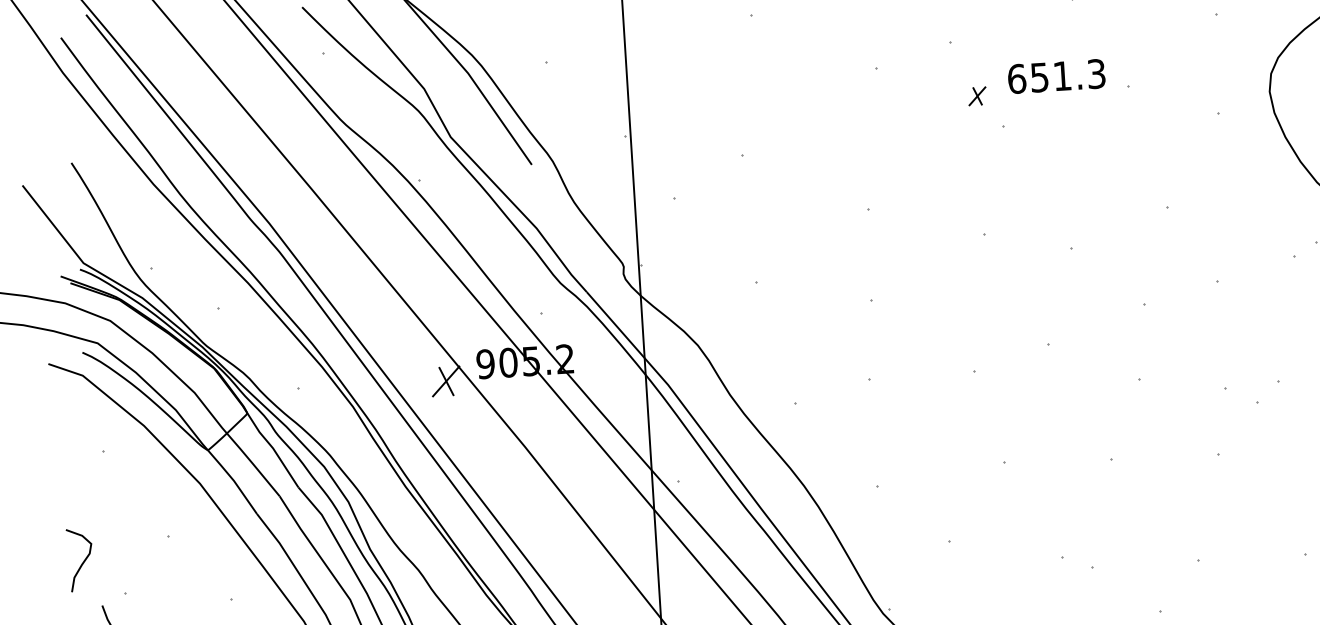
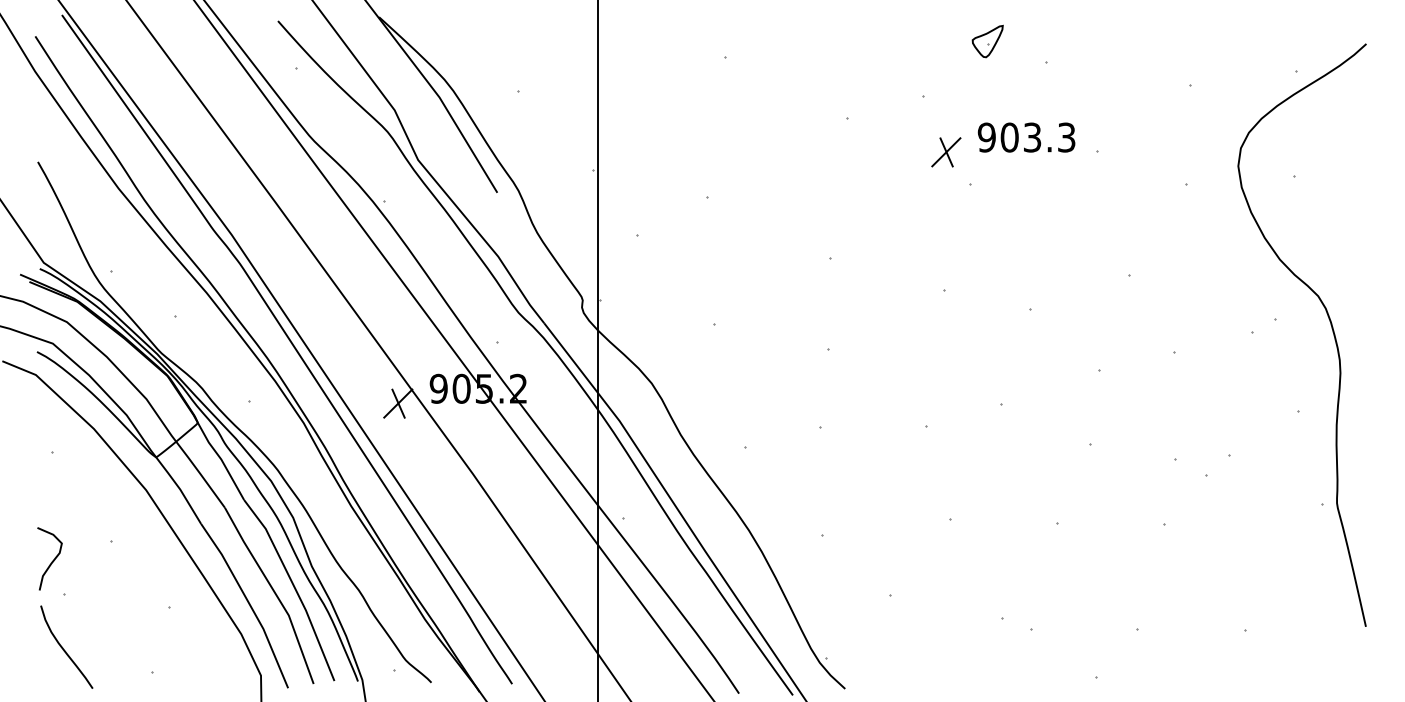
text: (1039, 77) -> (1009, 137), 651.3 -> 903.3
part: (977, 96) -> (946, 152), size x1.67
curve: (82, 561) -> (52, 560), moved

